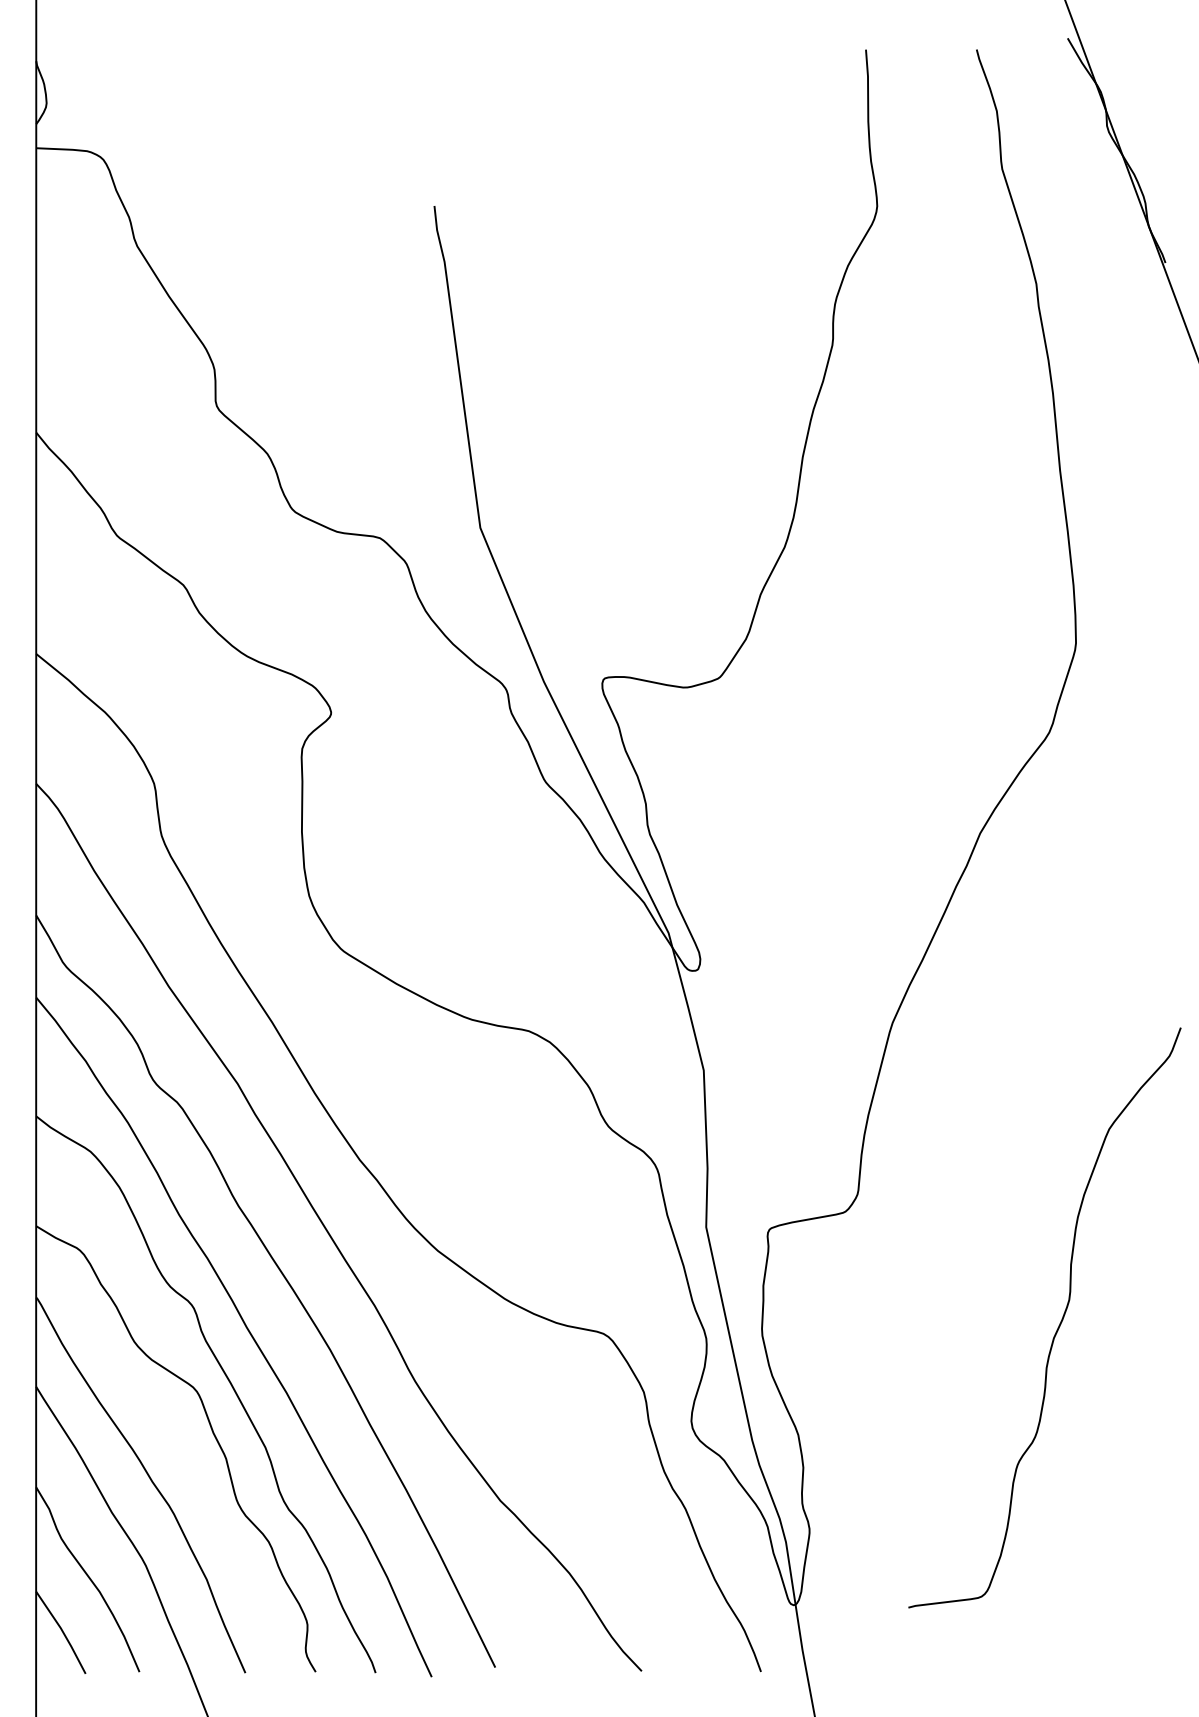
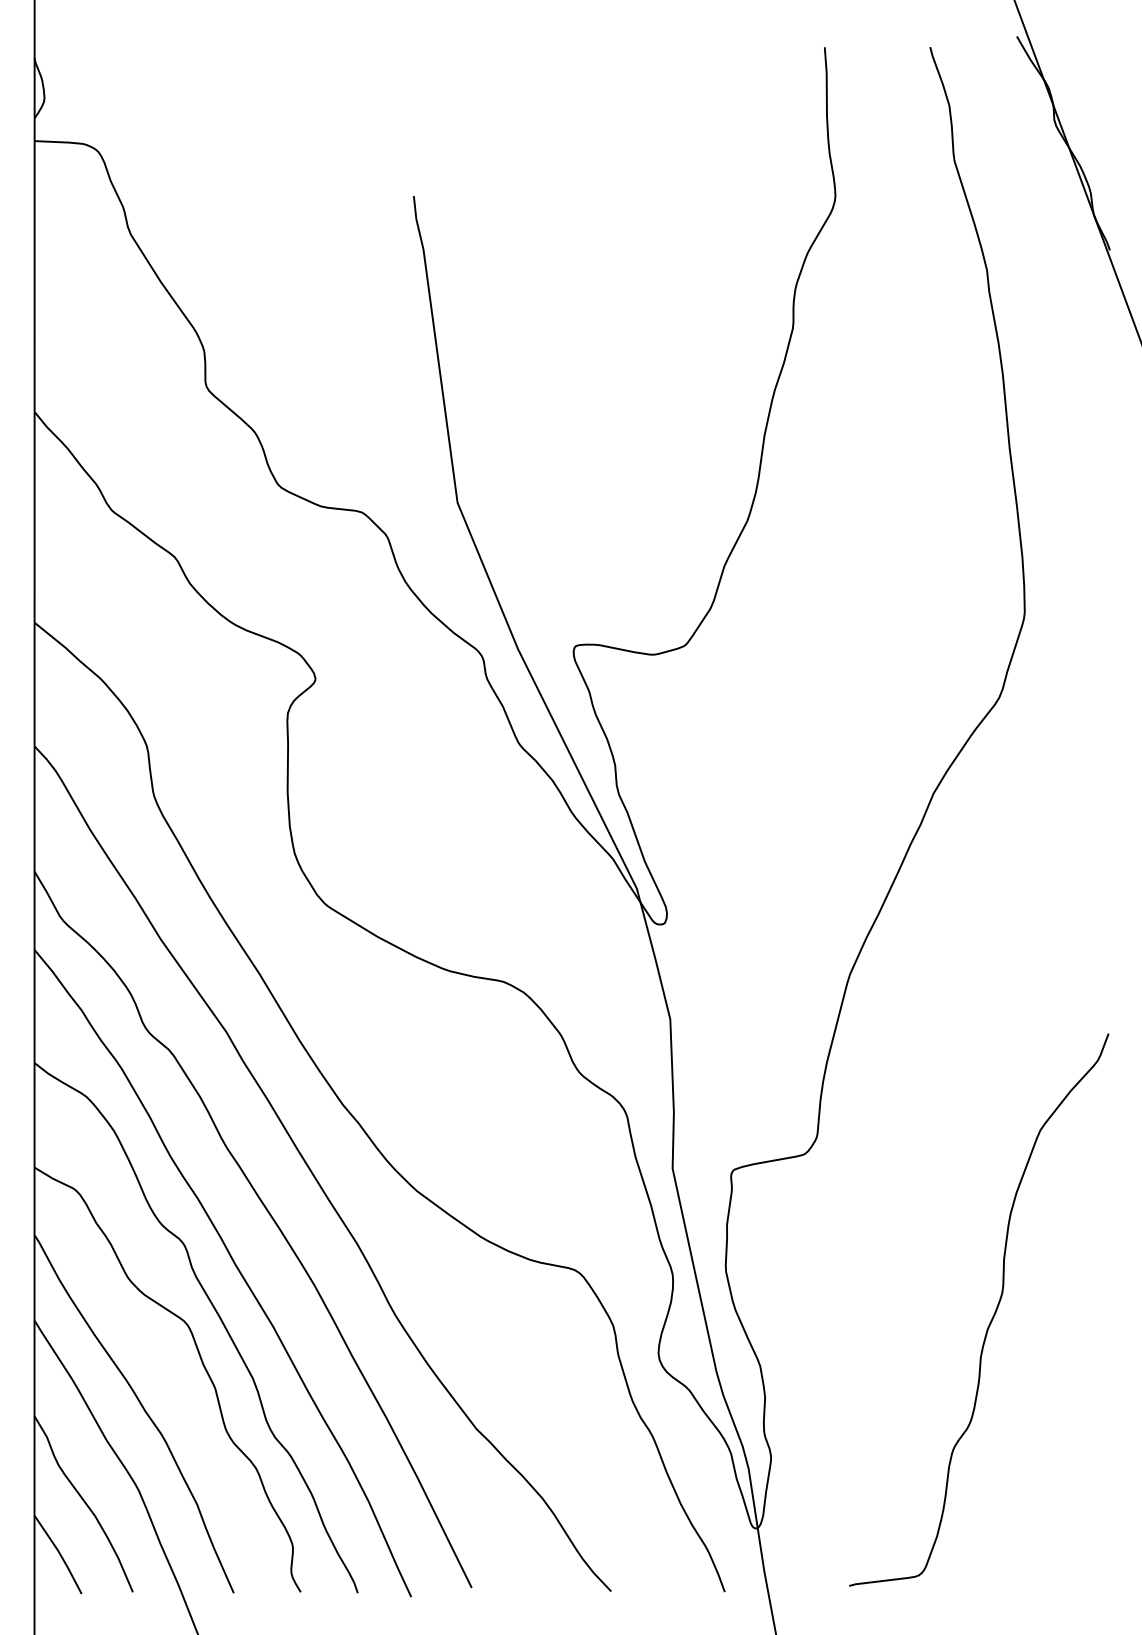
curve: (1058, 1324) -> (992, 1316), moved

